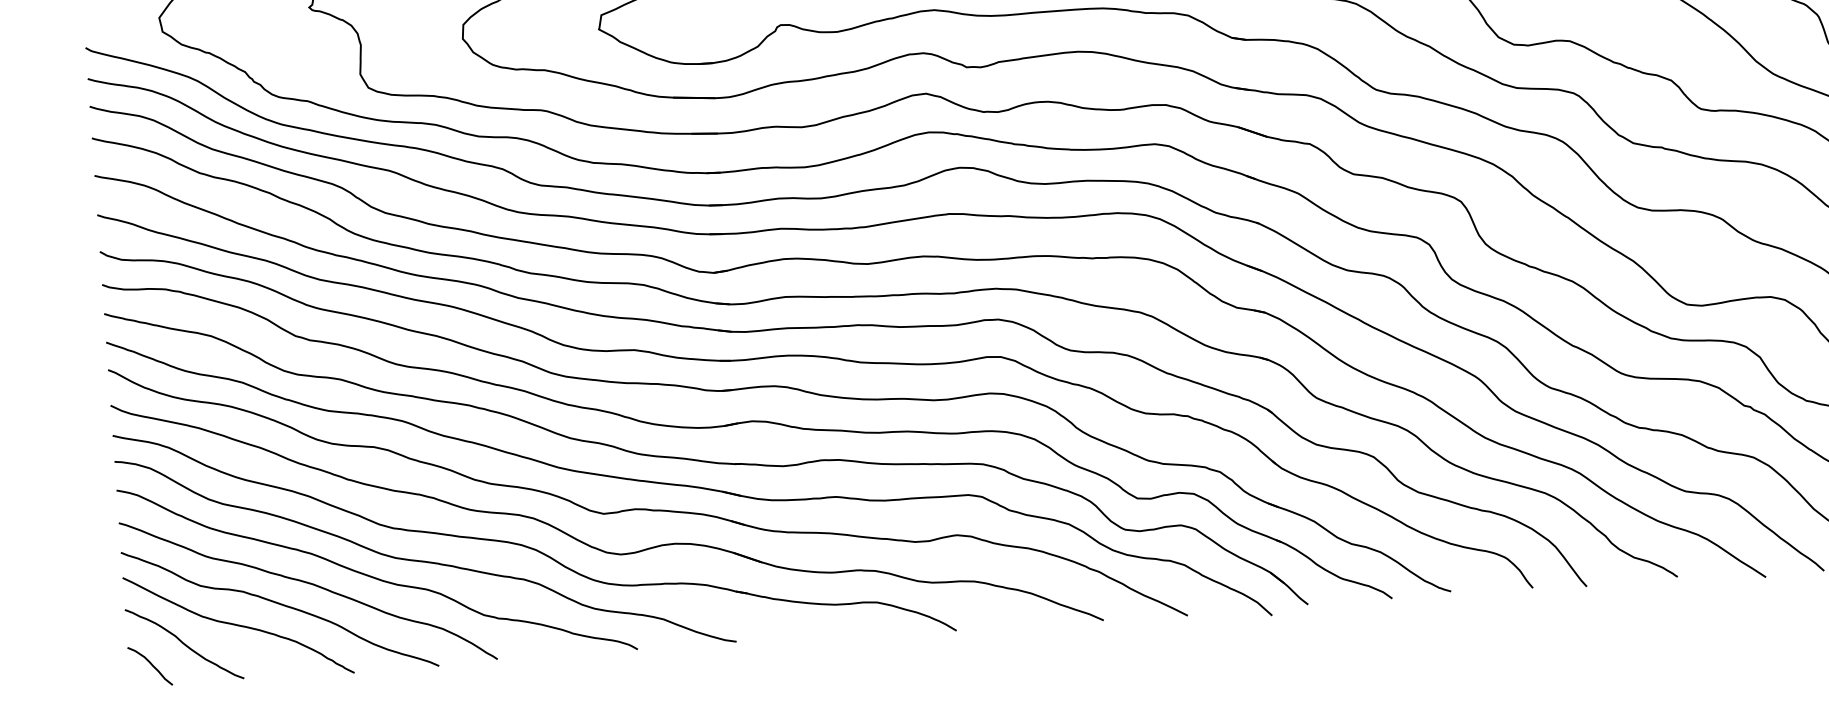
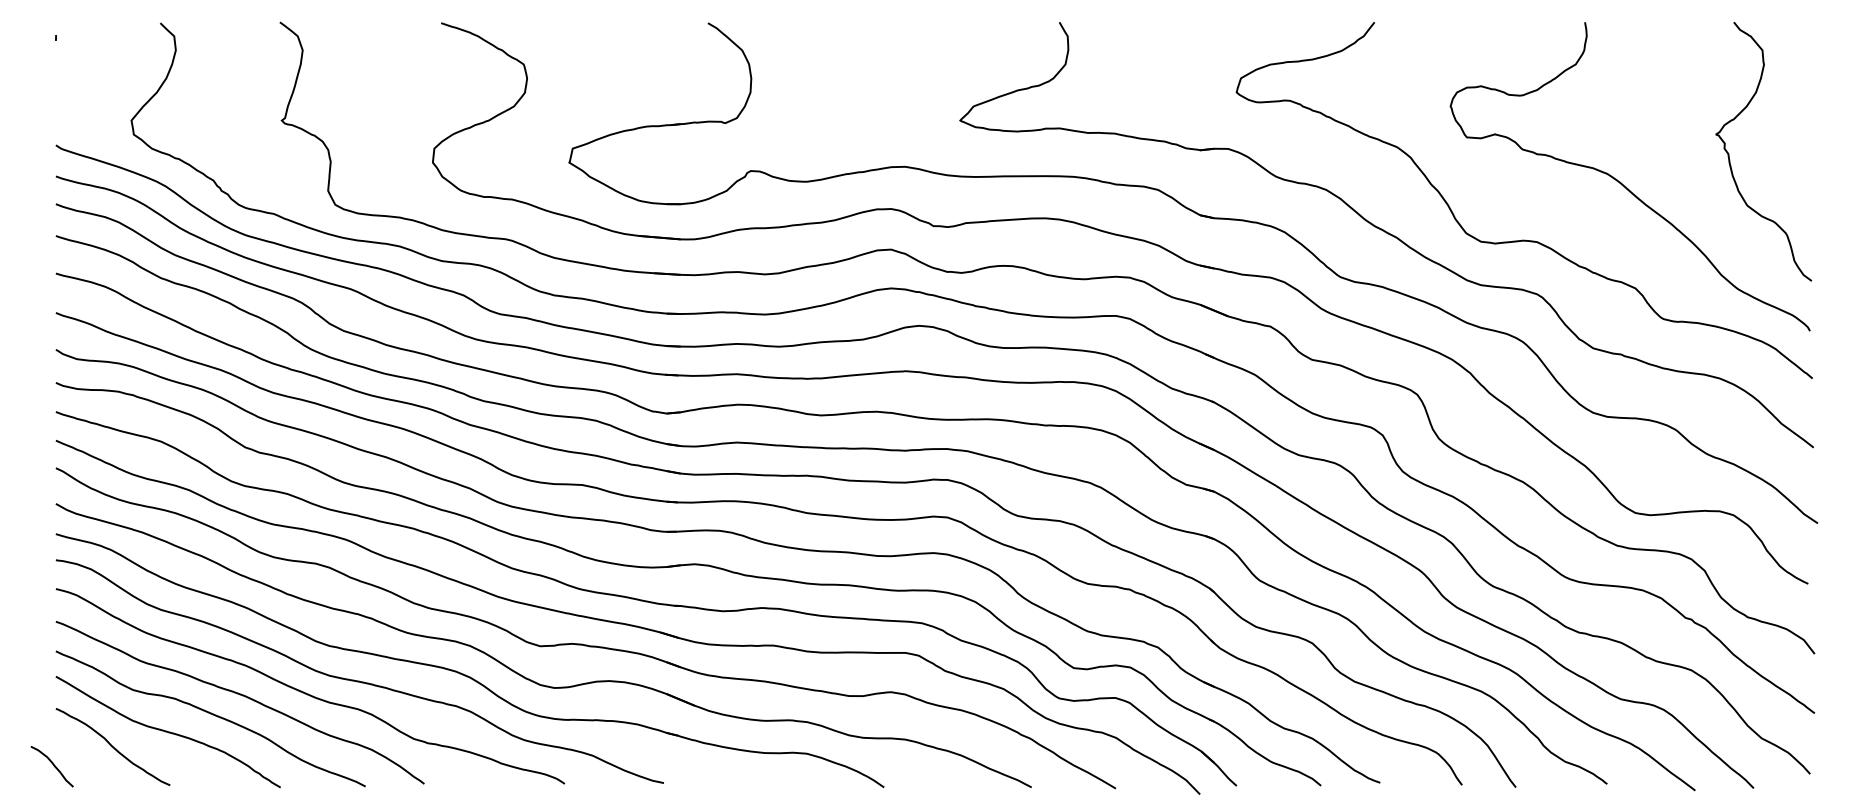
curve: (151, 666) -> (53, 766), moved

